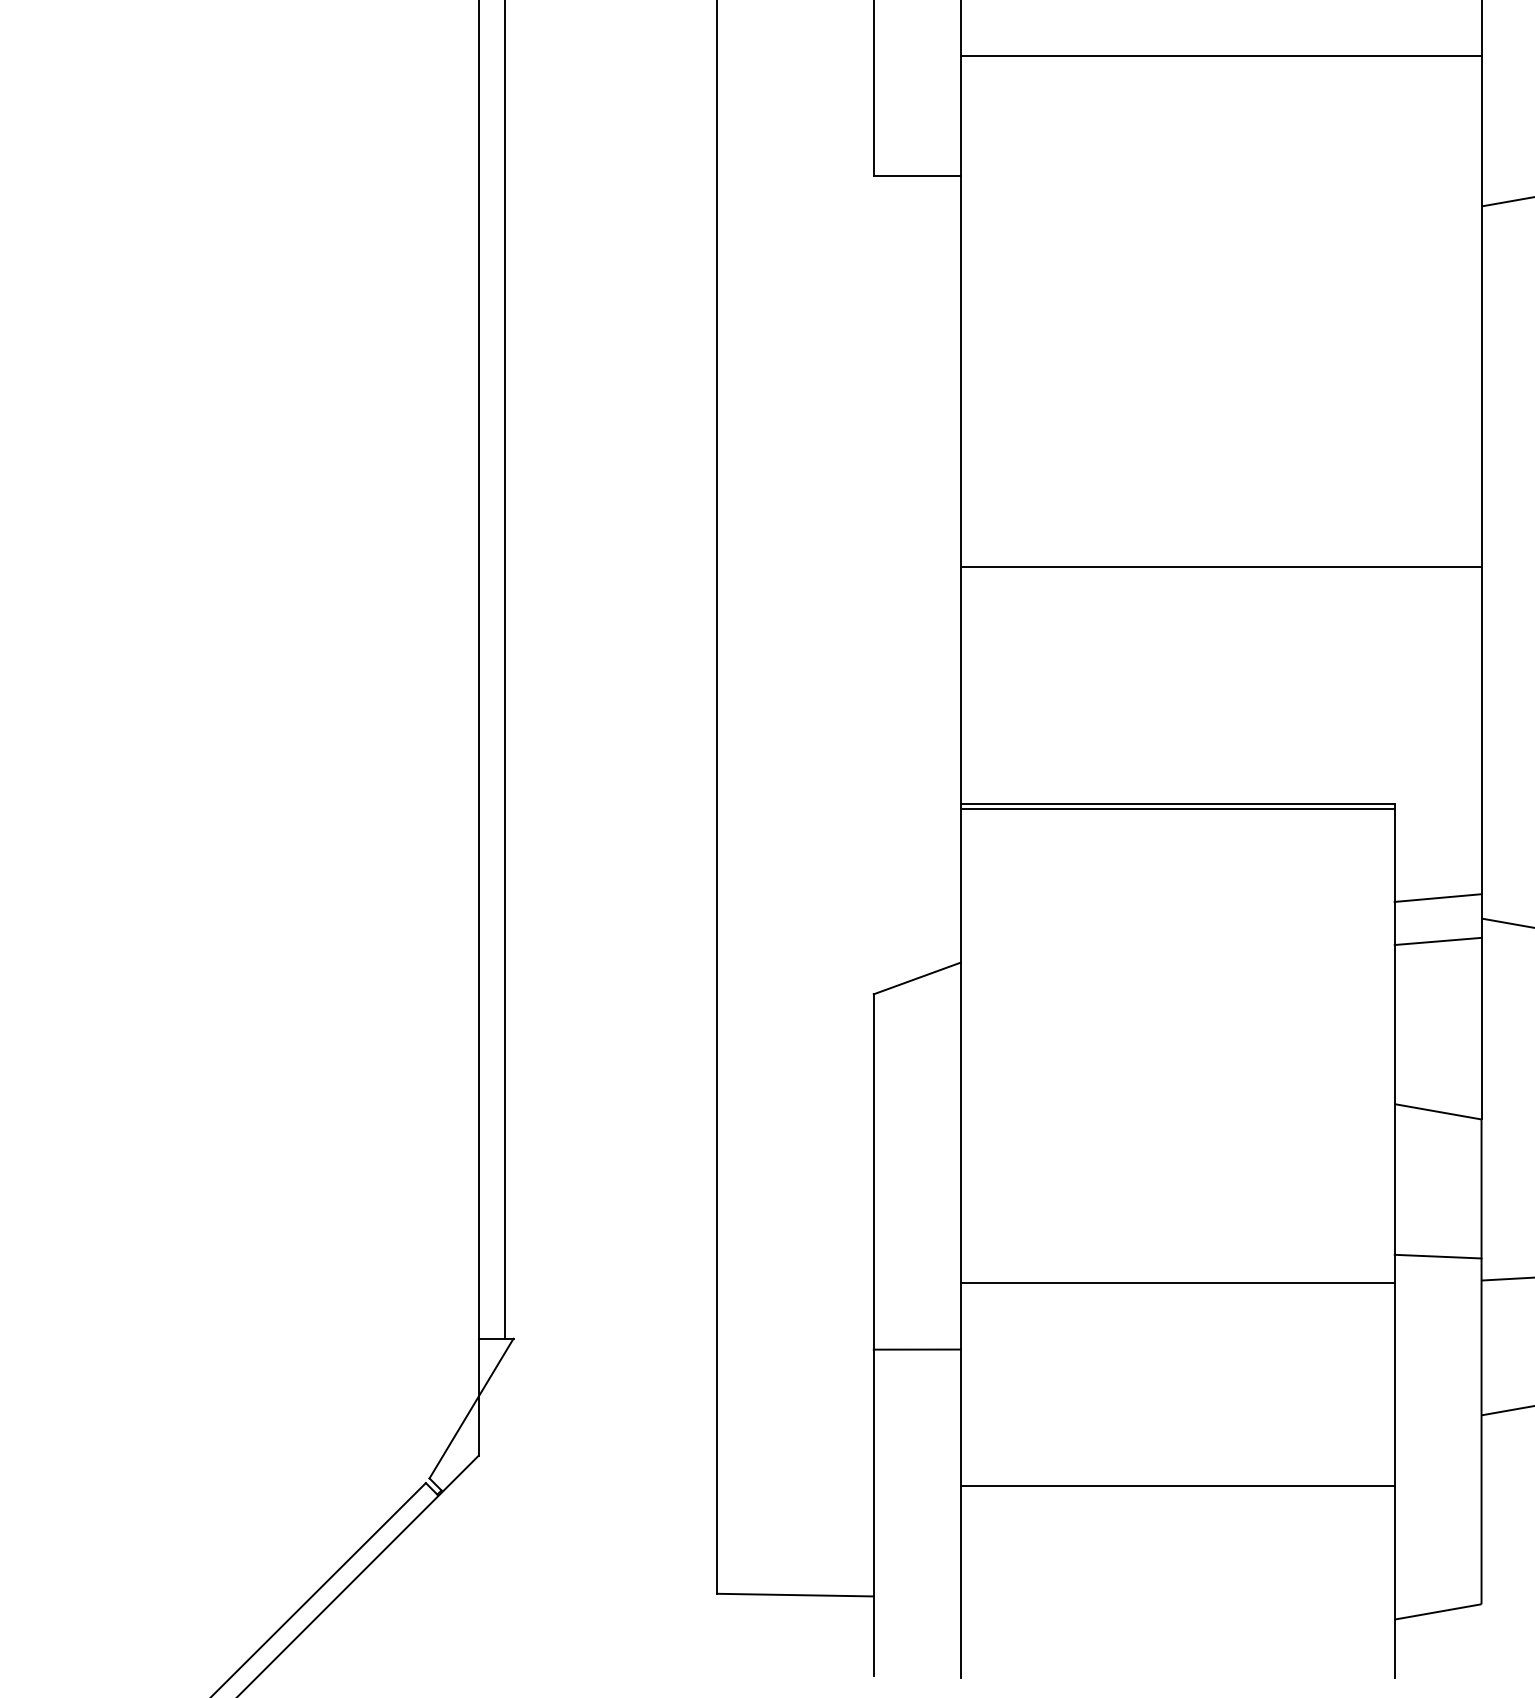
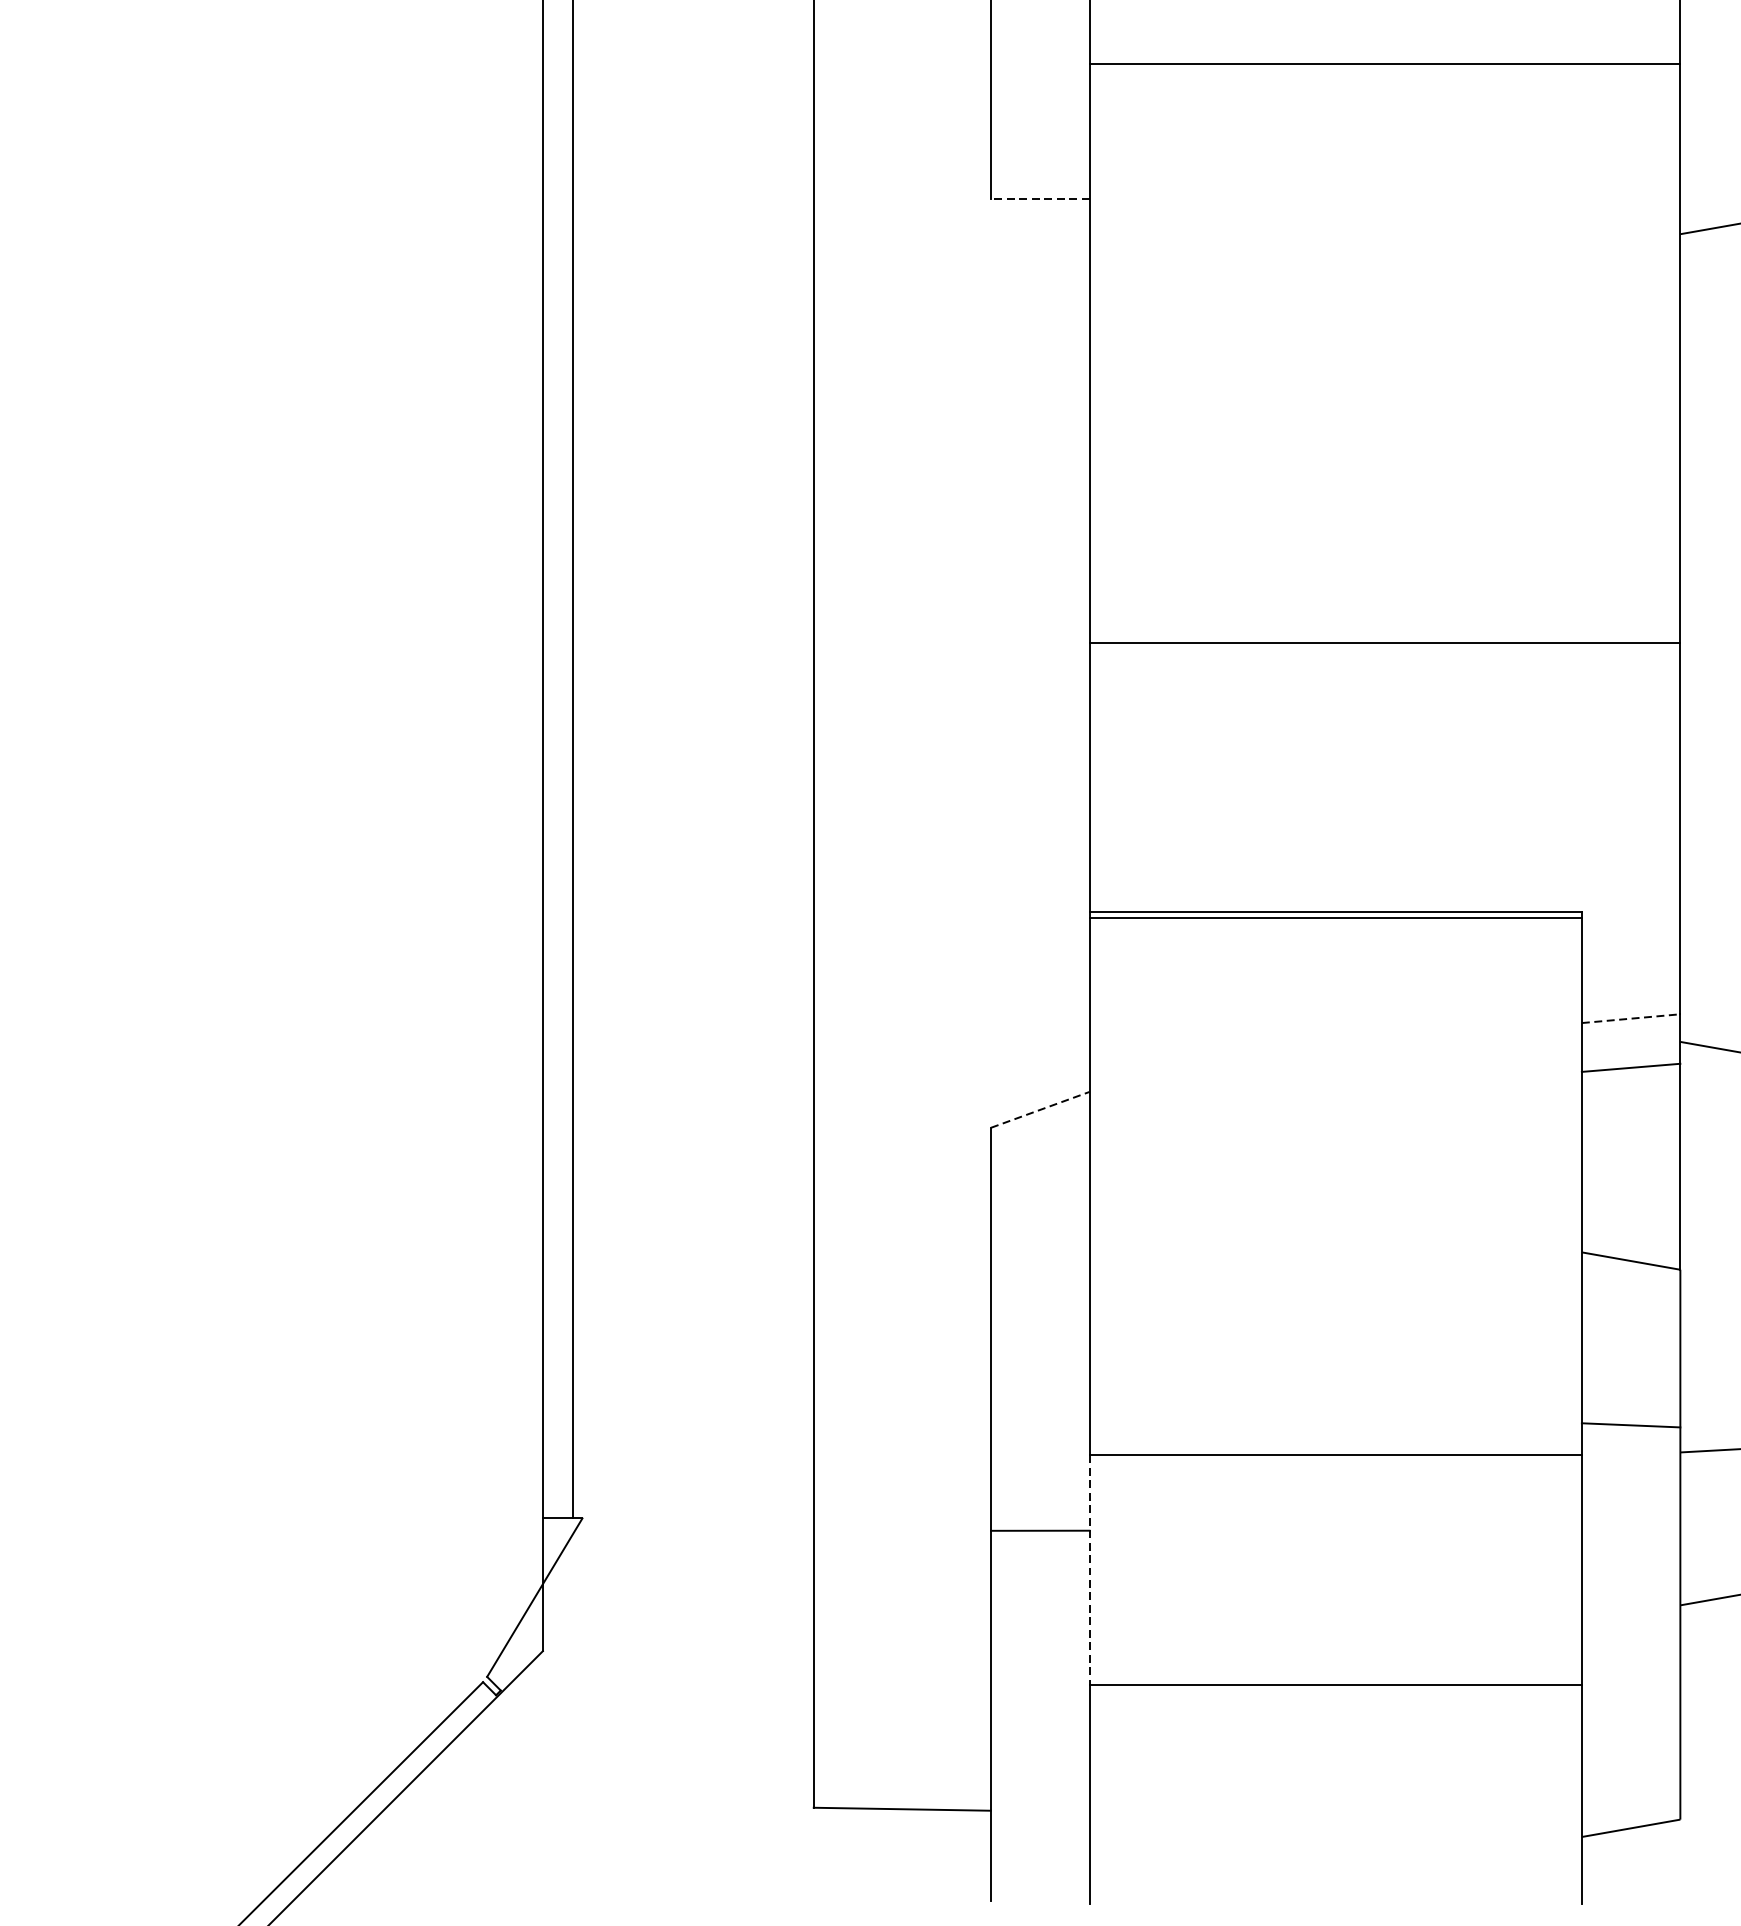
line: (916, 175) -> (1039, 199), solid -> dashed
line: (1438, 898) -> (1631, 1019), solid -> dashed
line: (917, 978) -> (1040, 1109), solid -> dashed
line: (960, 1384) -> (1089, 1570), solid -> dashed

